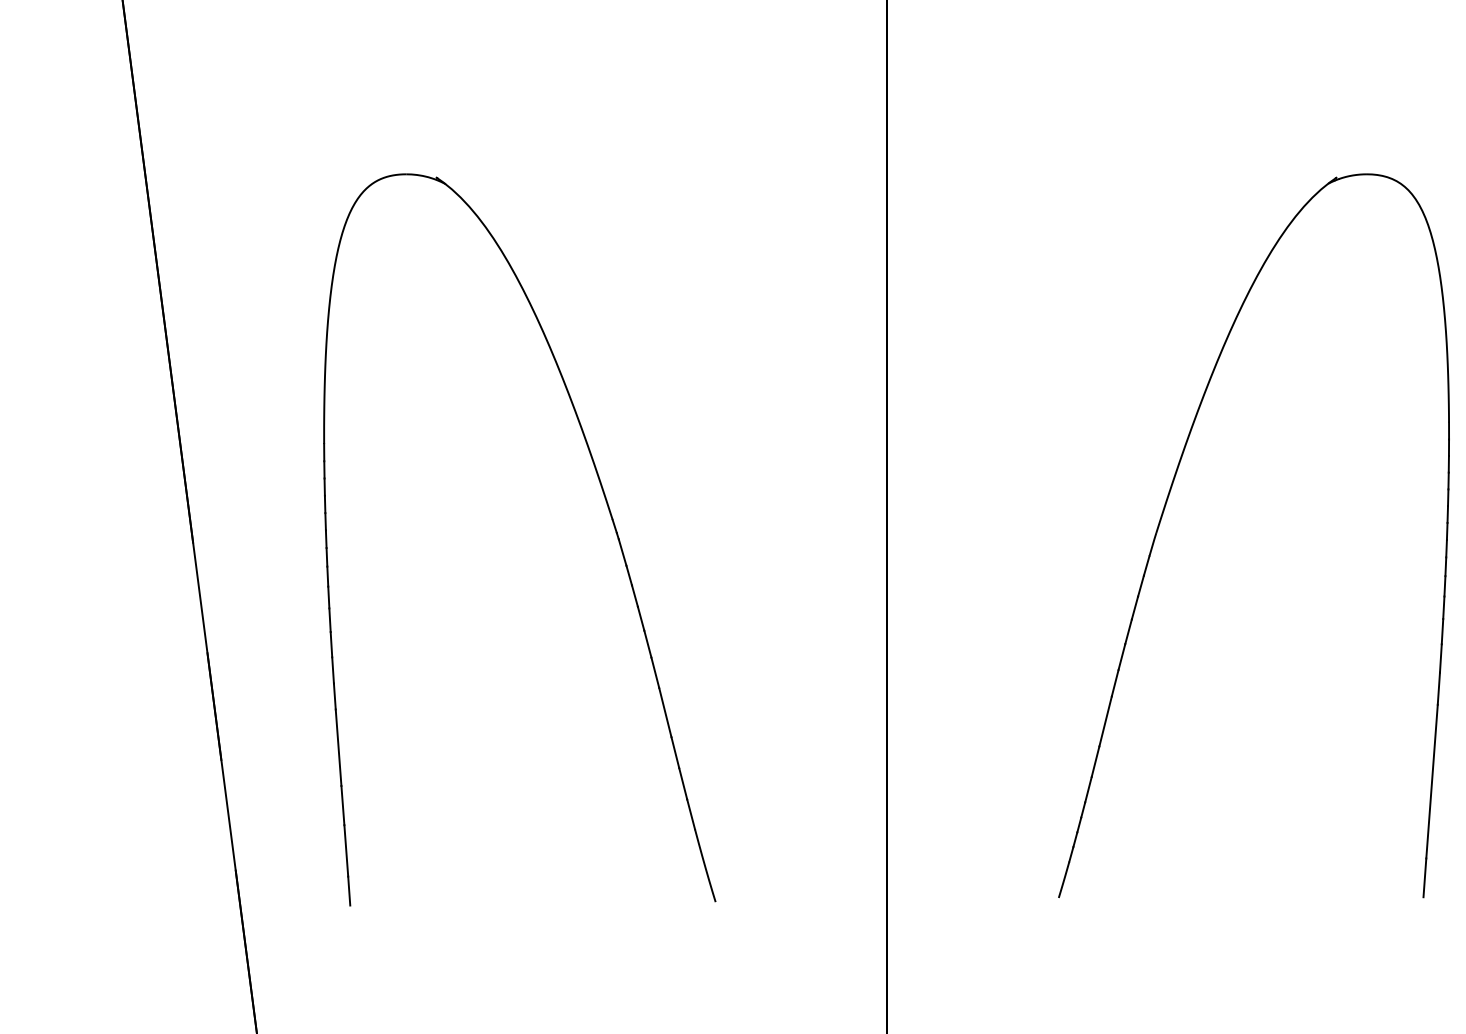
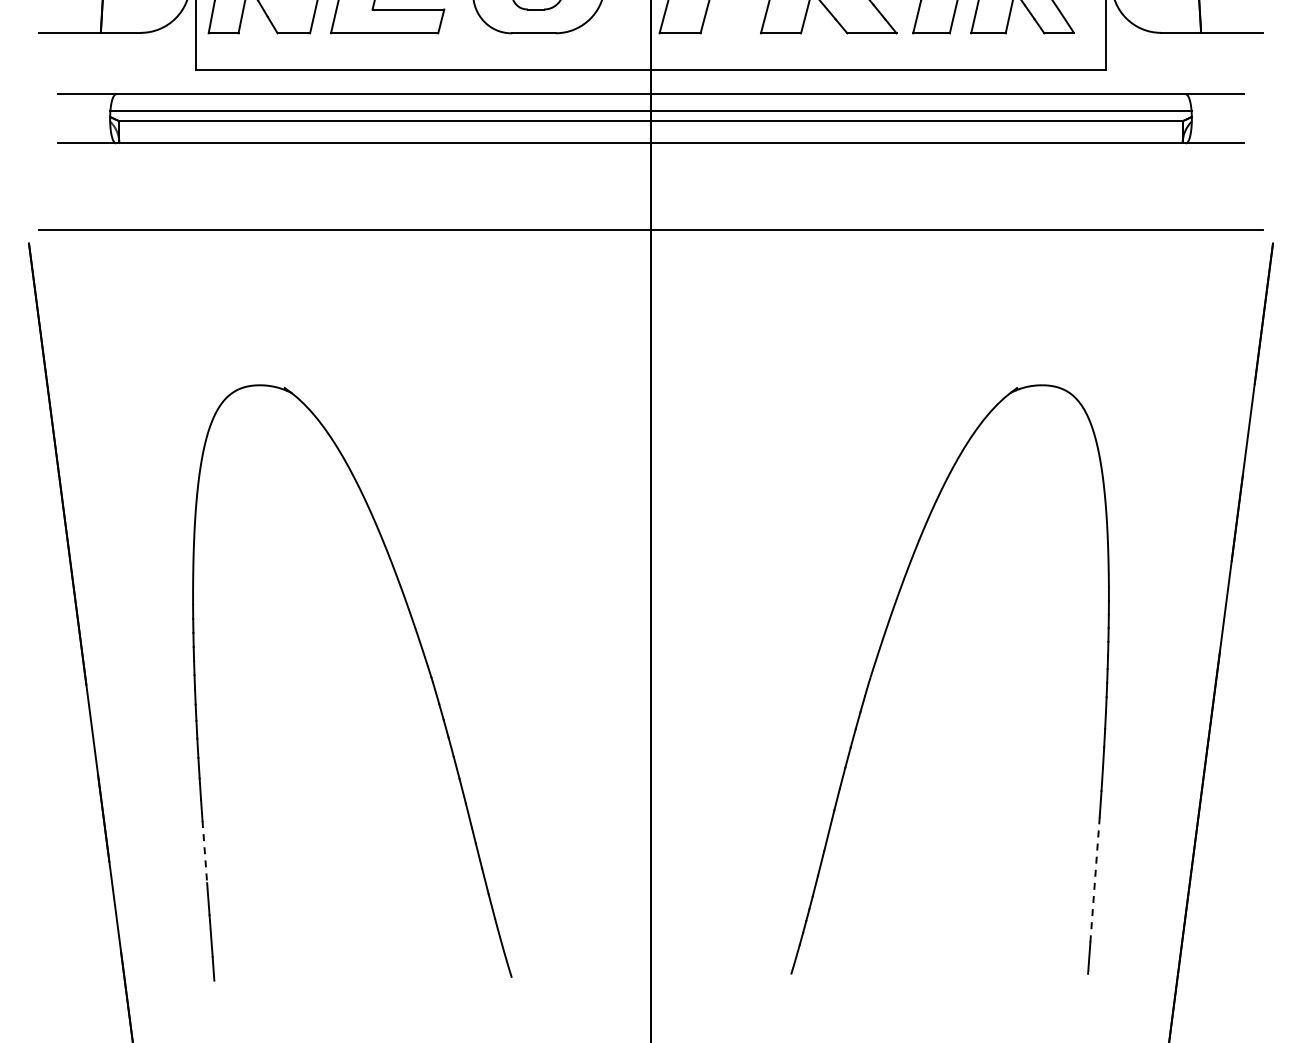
line: (338, 748) -> (204, 852), solid -> dashed
line: (1432, 781) -> (1095, 879), solid -> dashed

